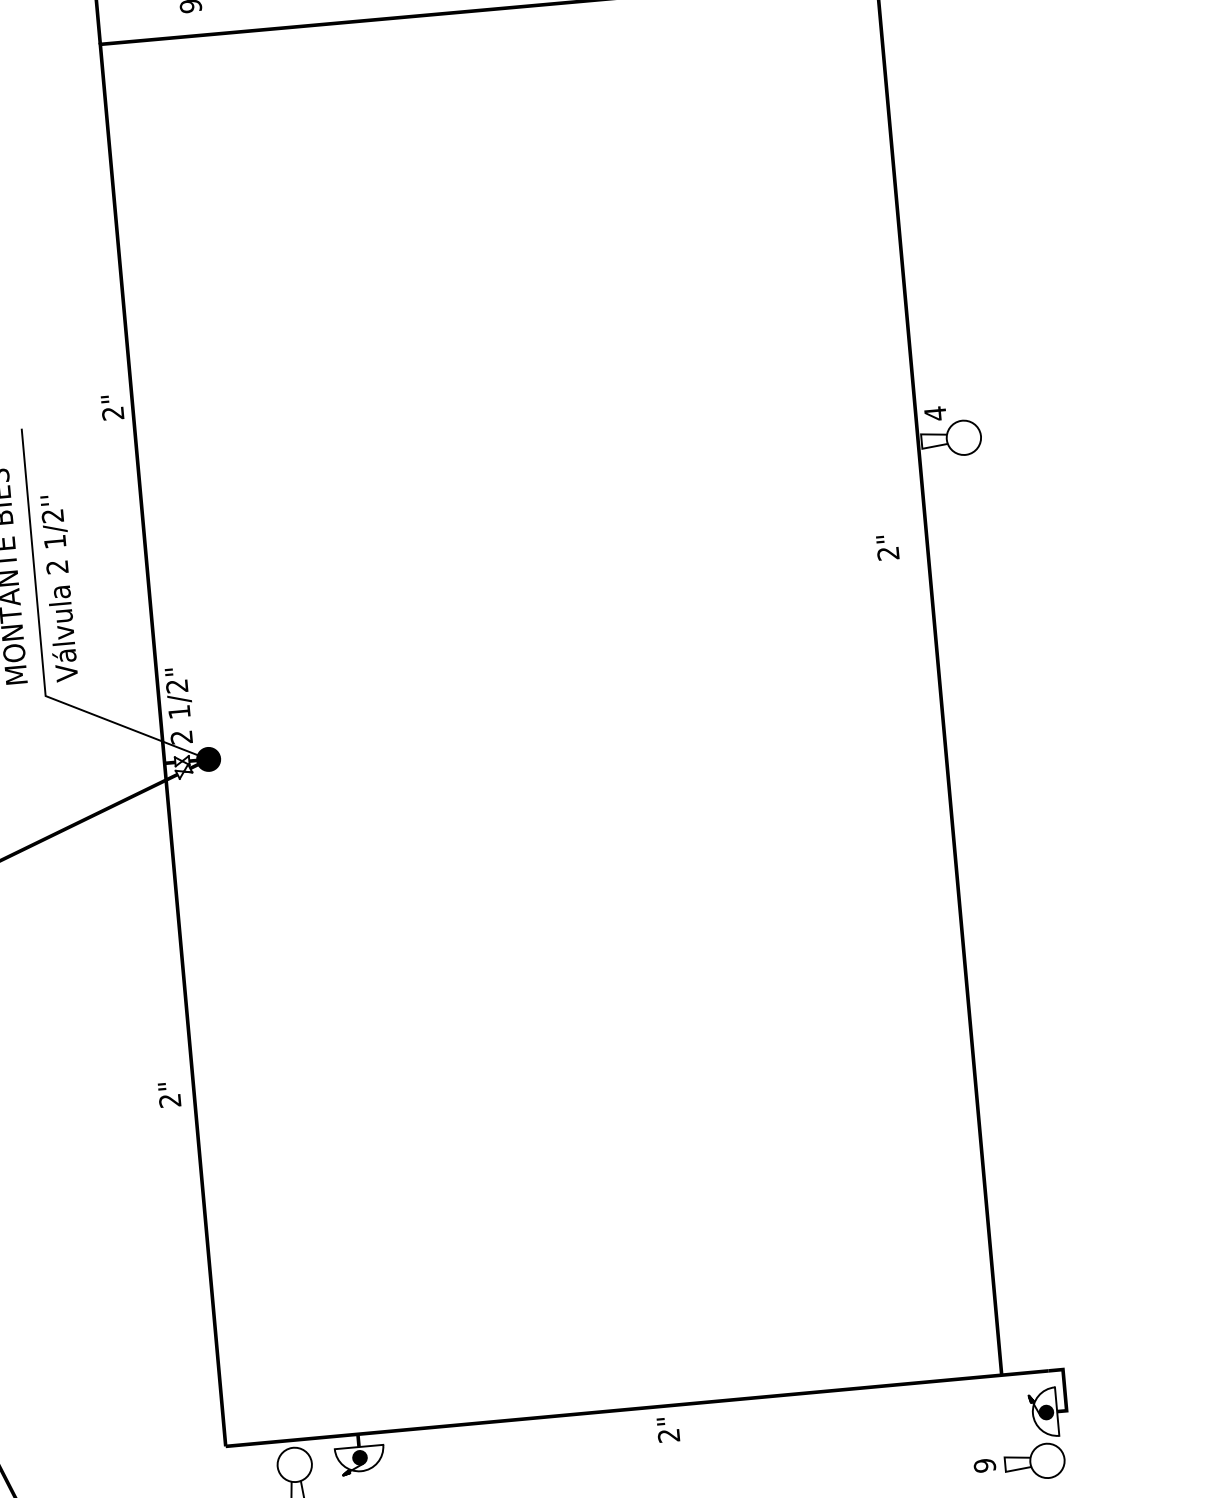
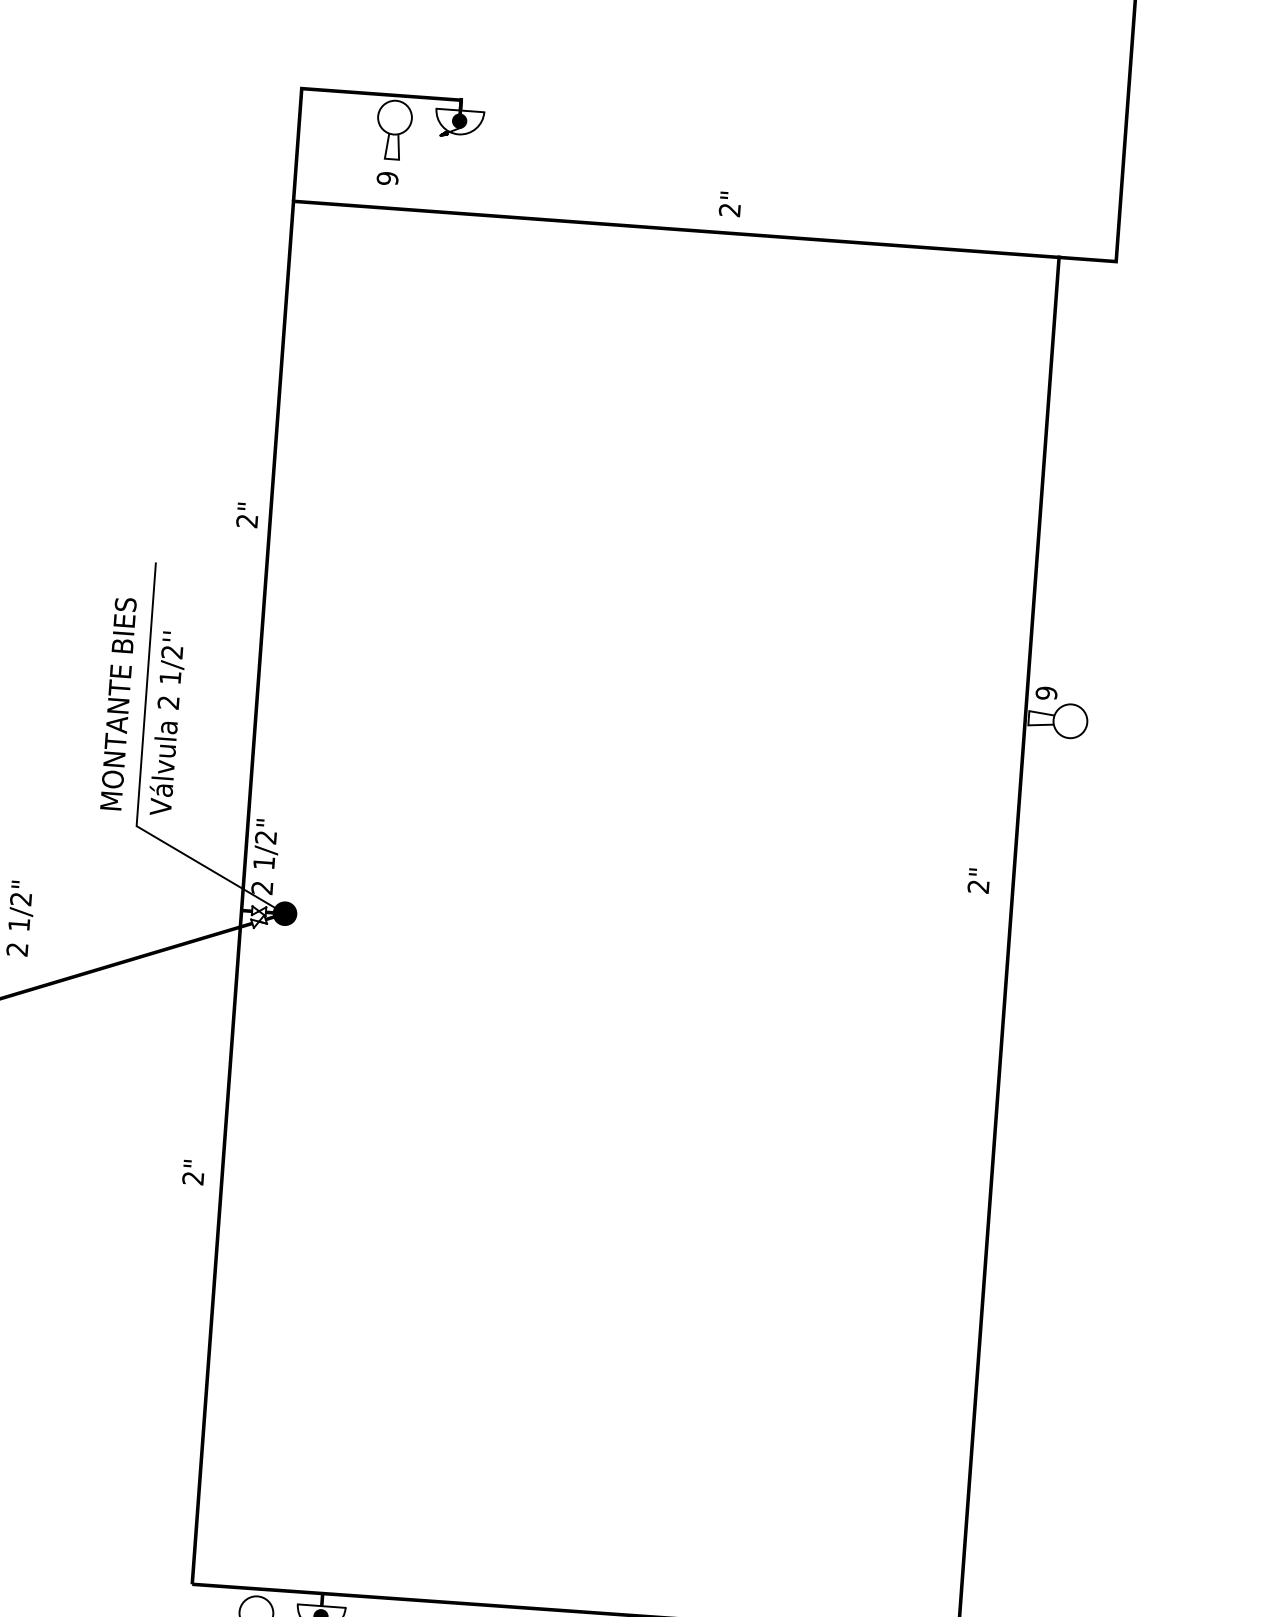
text: (112, 407) -> (247, 515), moved
text: (935, 413) -> (1046, 693), 4 -> 9
text: (887, 547) -> (978, 880), moved
text: (169, 1094) -> (193, 1172), moved

